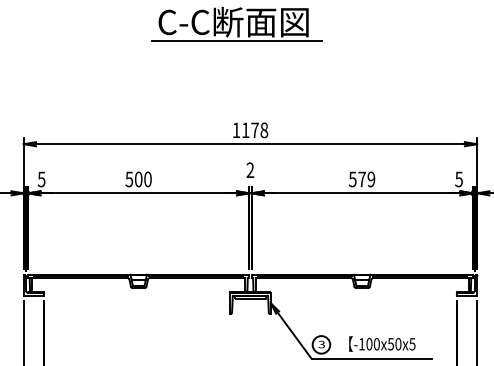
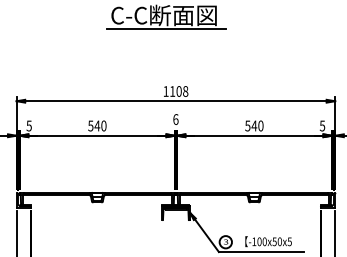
text: (254, 130) -> (178, 91), 1178 -> 1108
text: (249, 170) -> (175, 119), 2 -> 6
text: (138, 178) -> (97, 125), 500 -> 540
text: (366, 178) -> (257, 125), 579 -> 540

